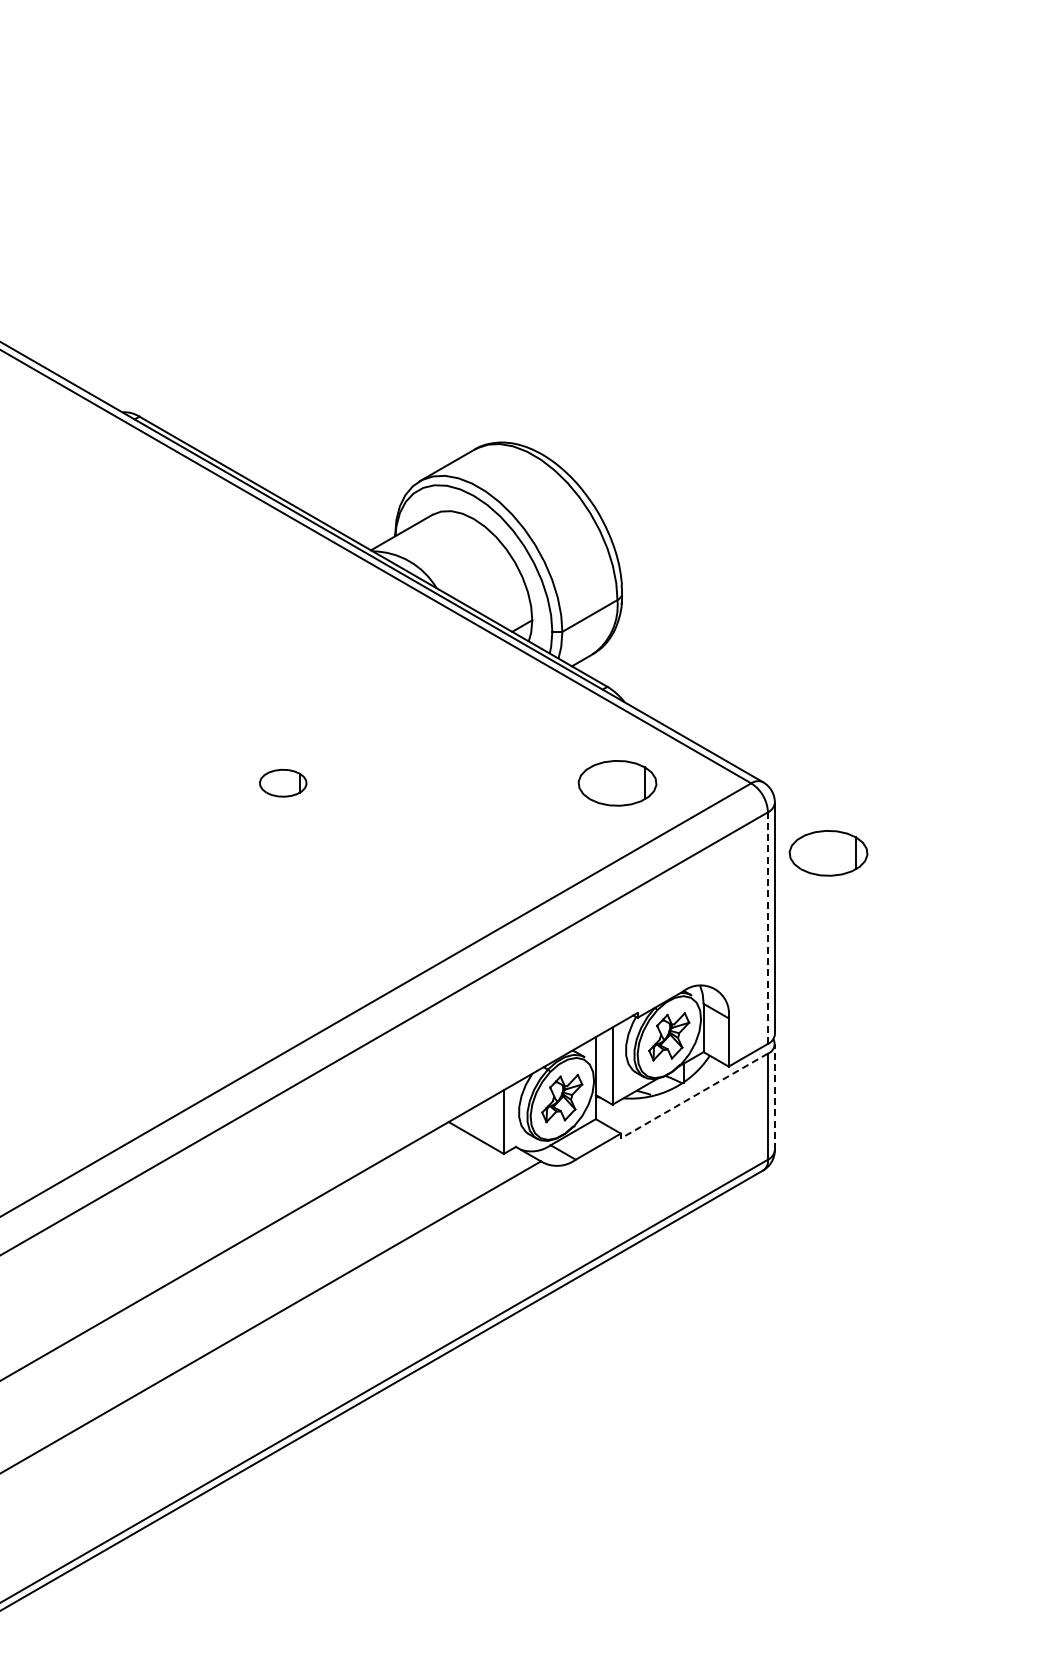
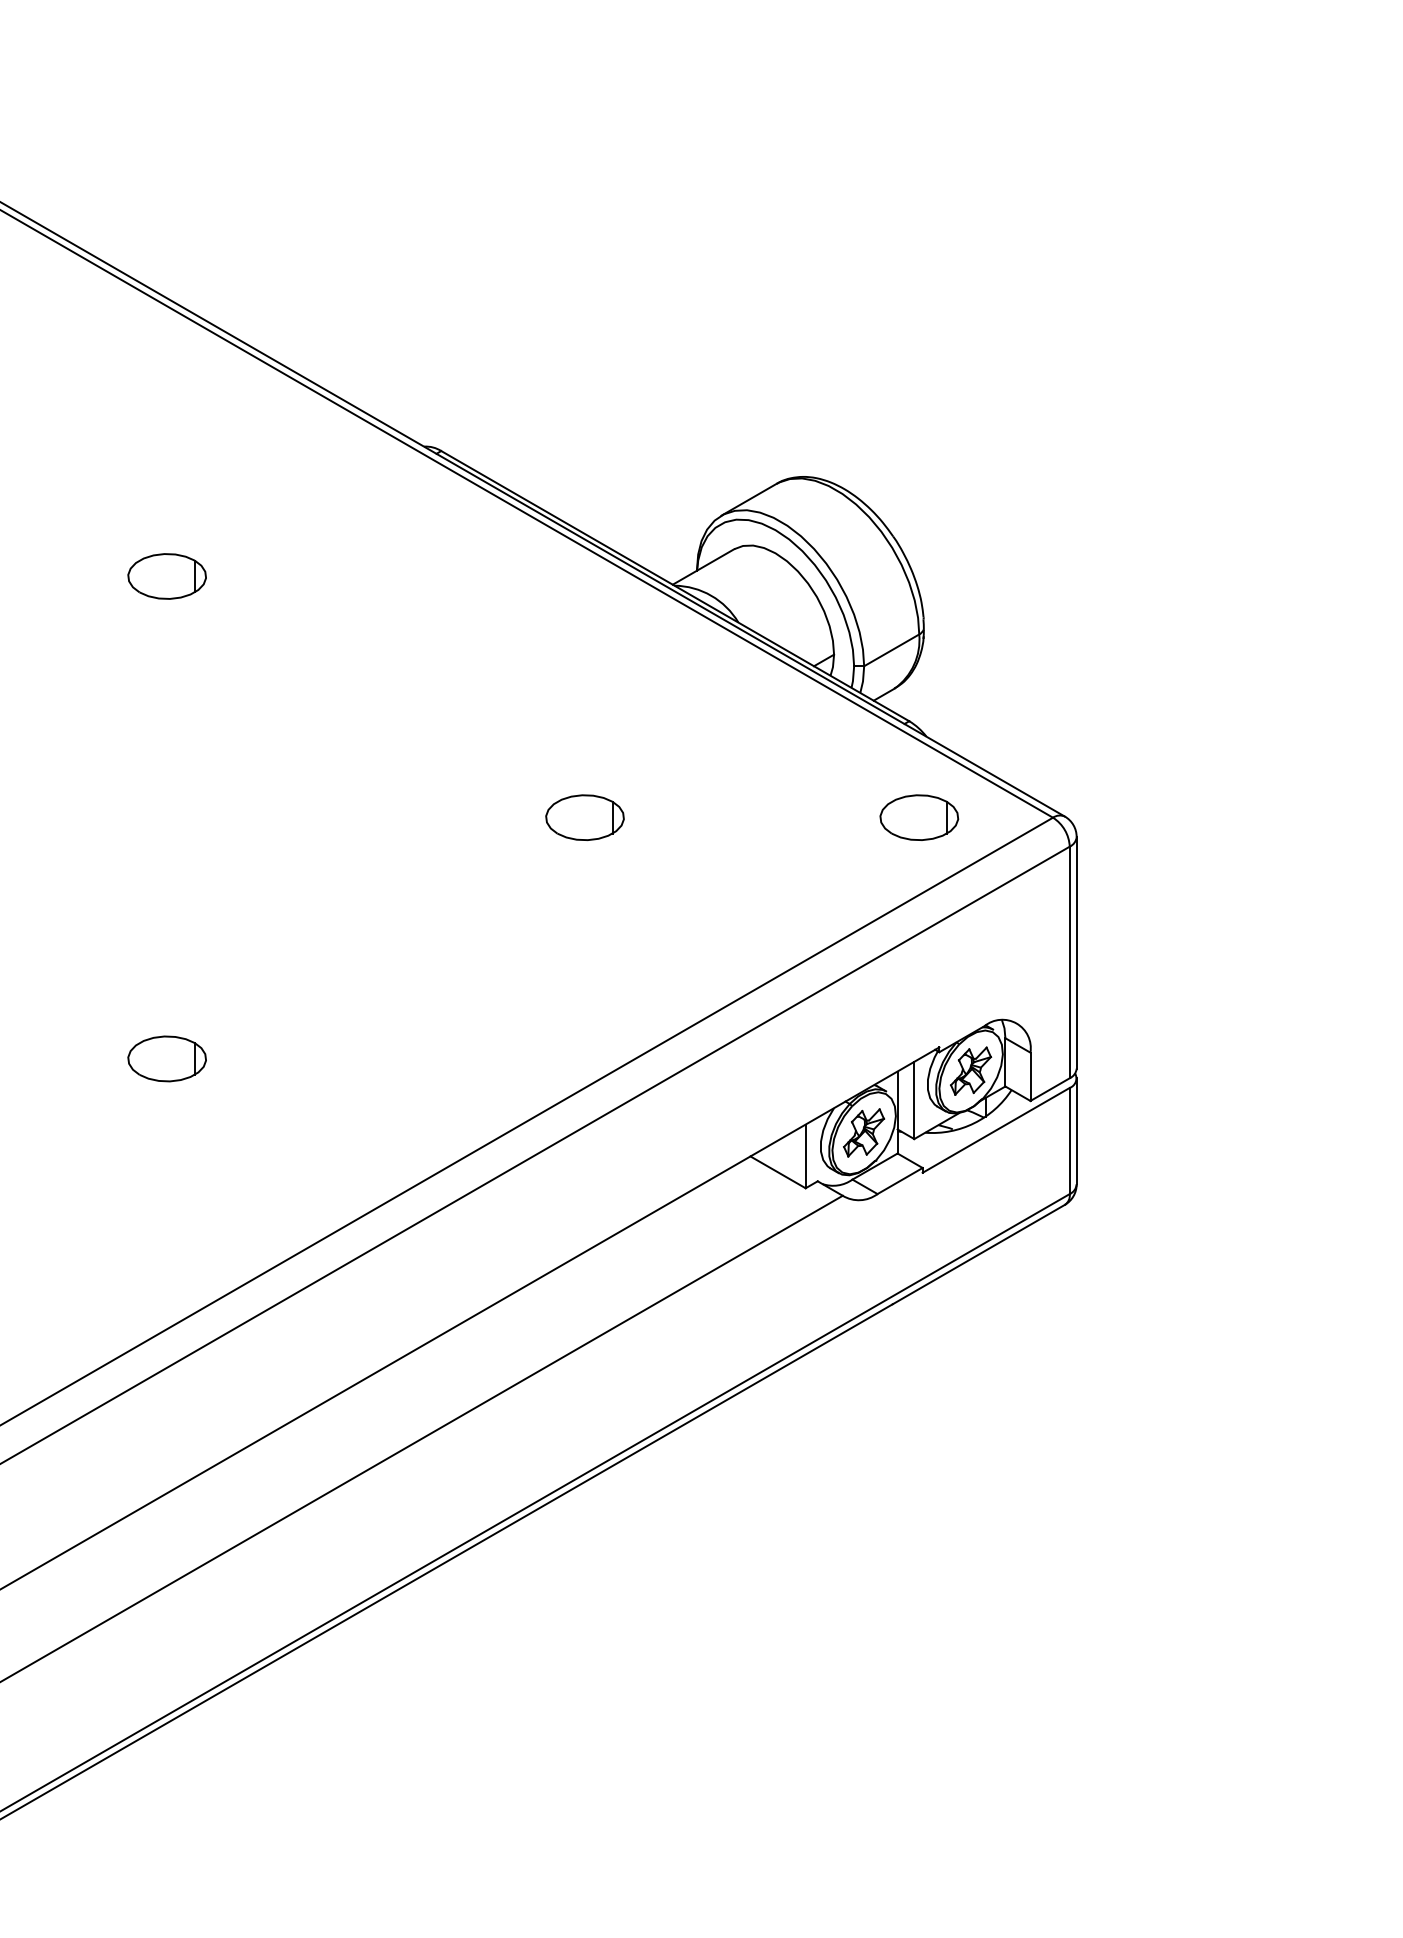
part: (282, 783) -> (584, 817), size x1.67
part: (828, 853) -> (1130, 887), removed
line: (767, 928) -> (1069, 962), dashed -> solid
line: (694, 1096) -> (996, 1130), dashed -> solid
line: (774, 1096) -> (1076, 1130), dashed -> solid

